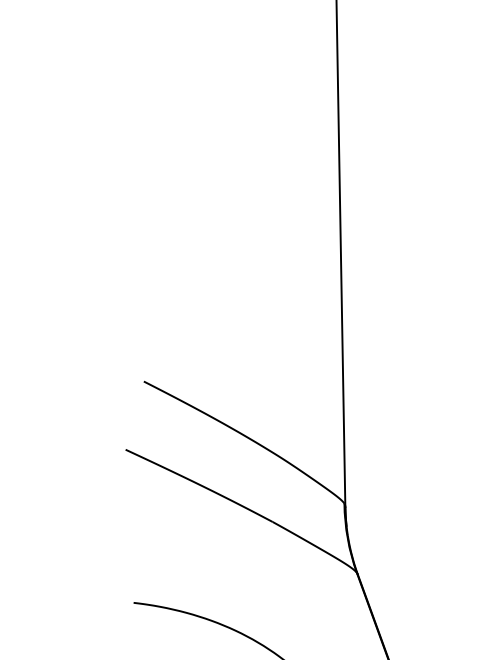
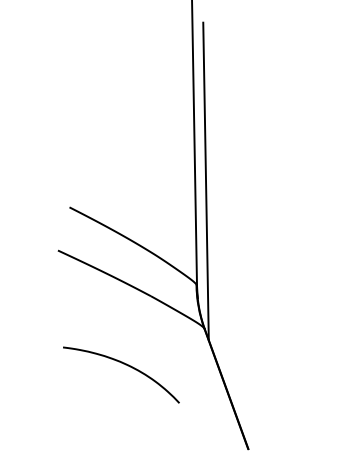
line: (358, 340) -> (205, 181), added

